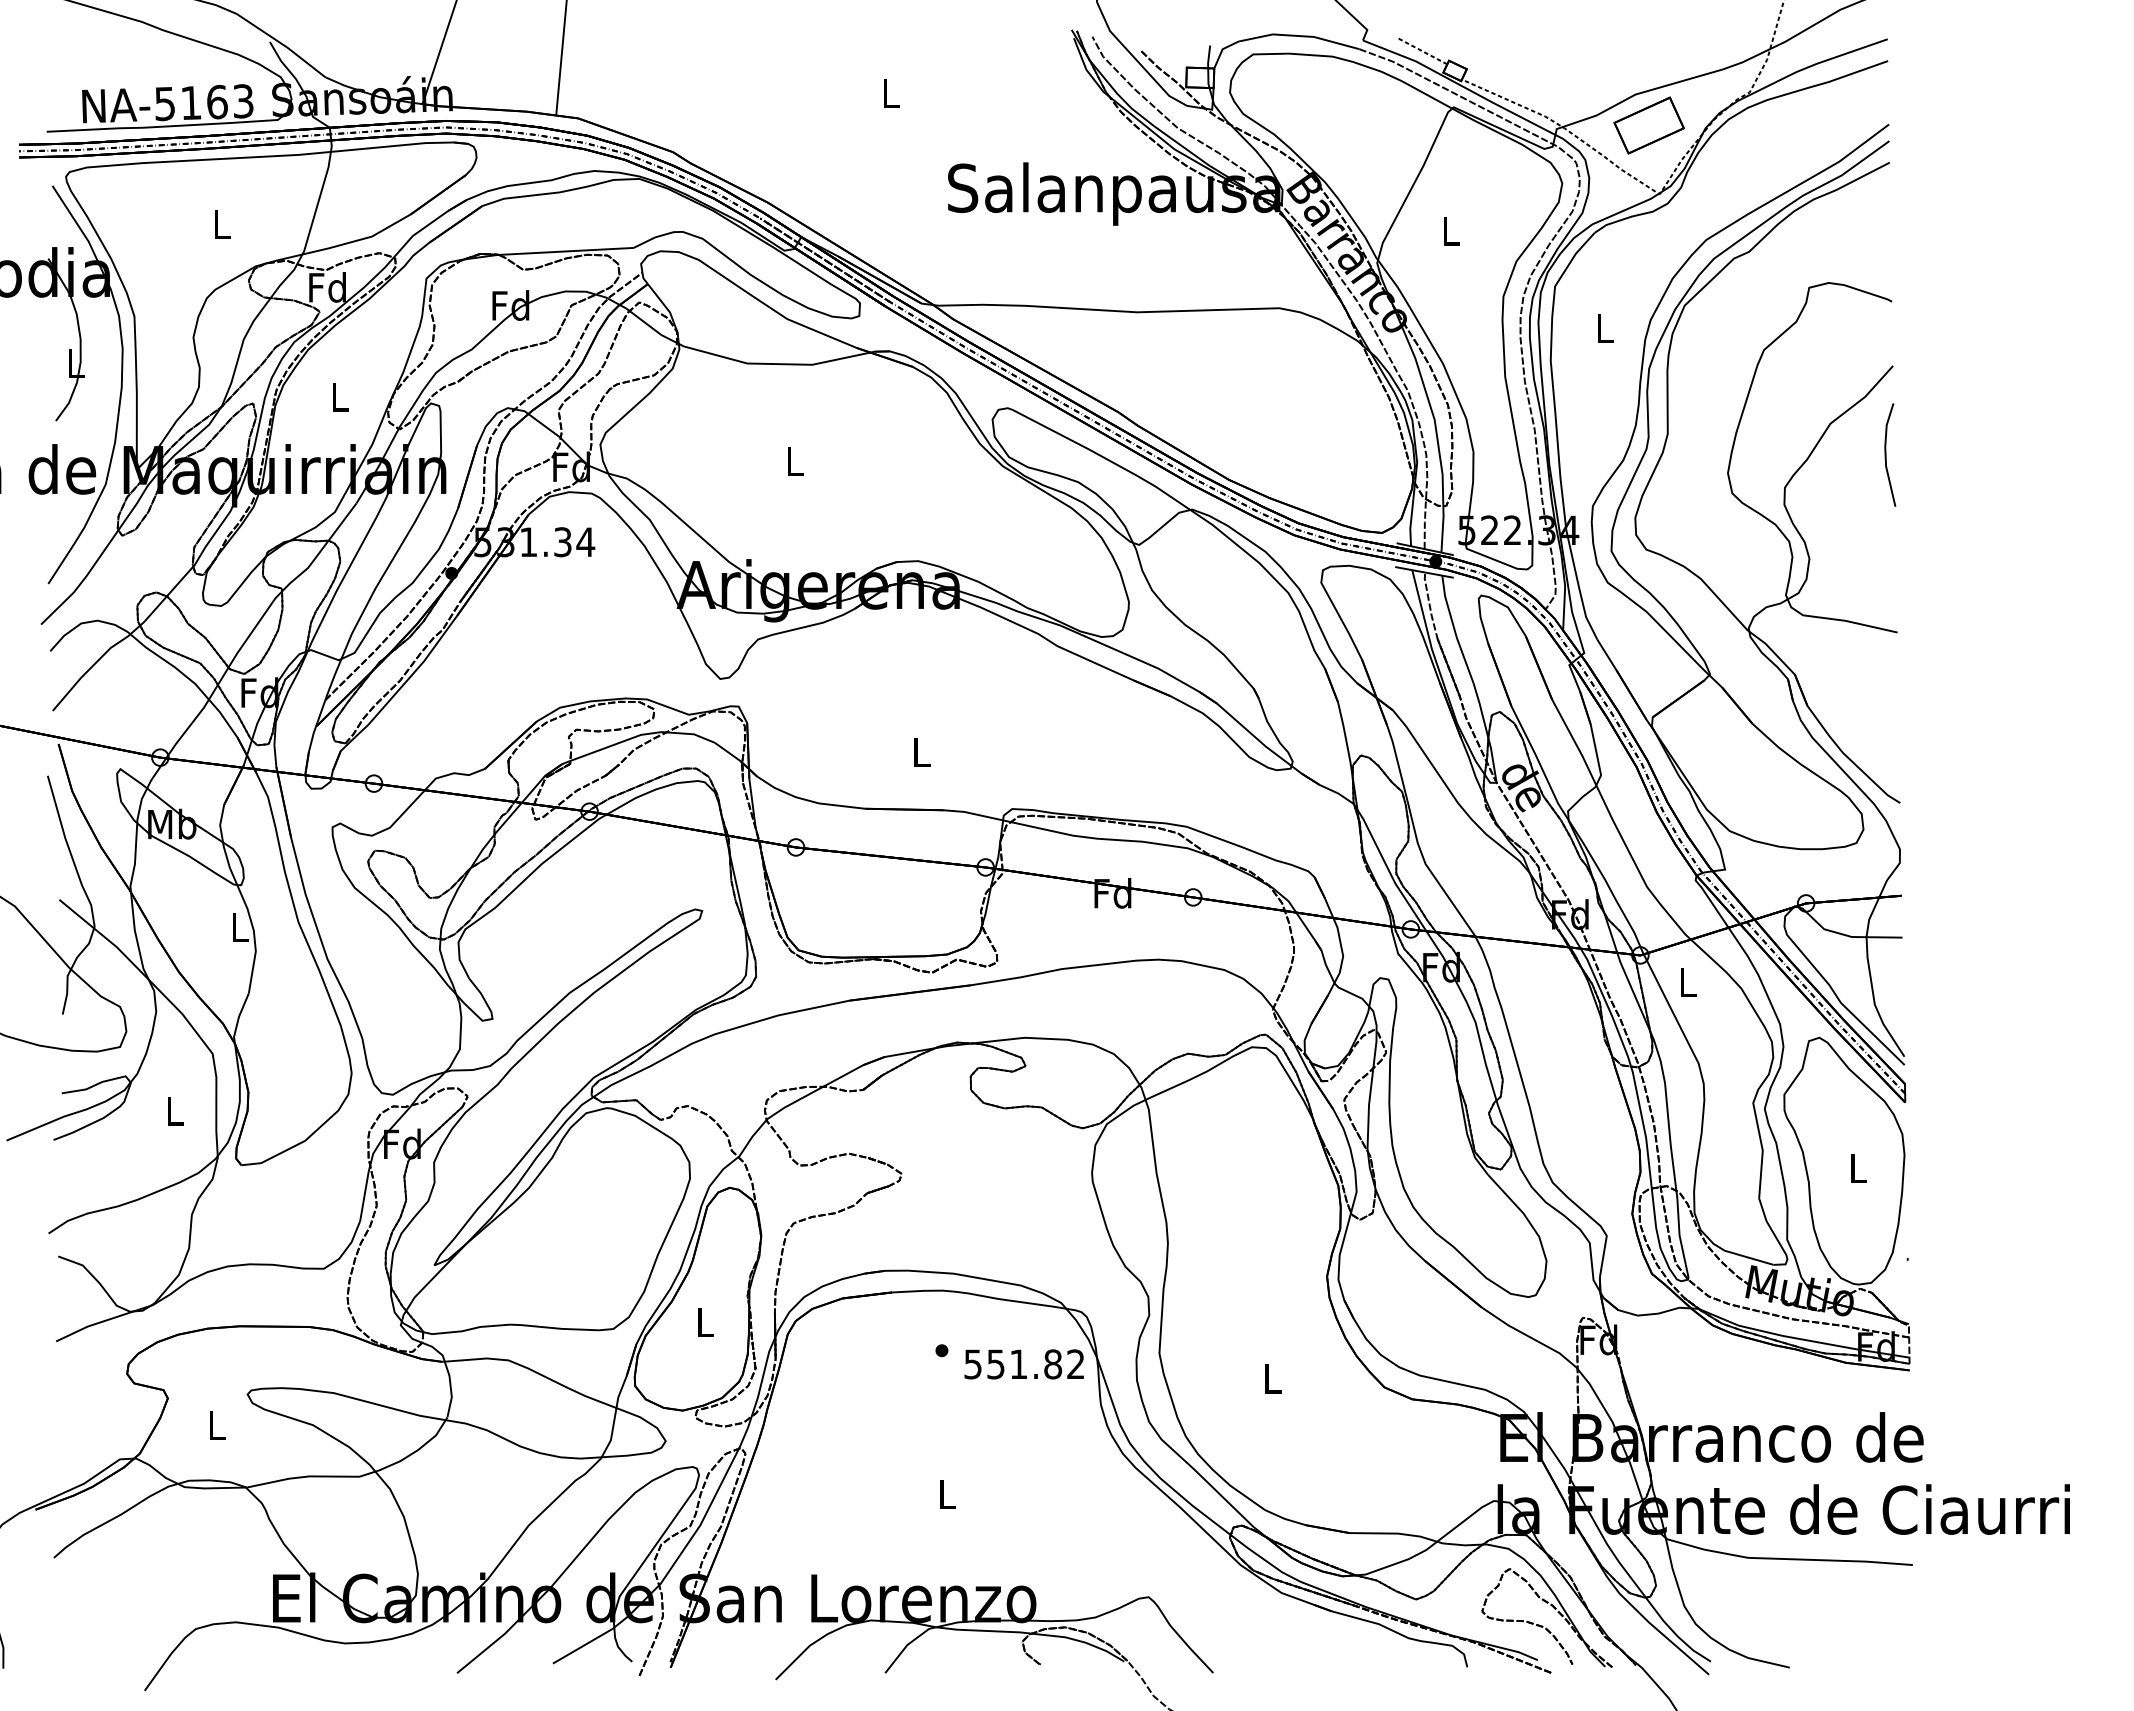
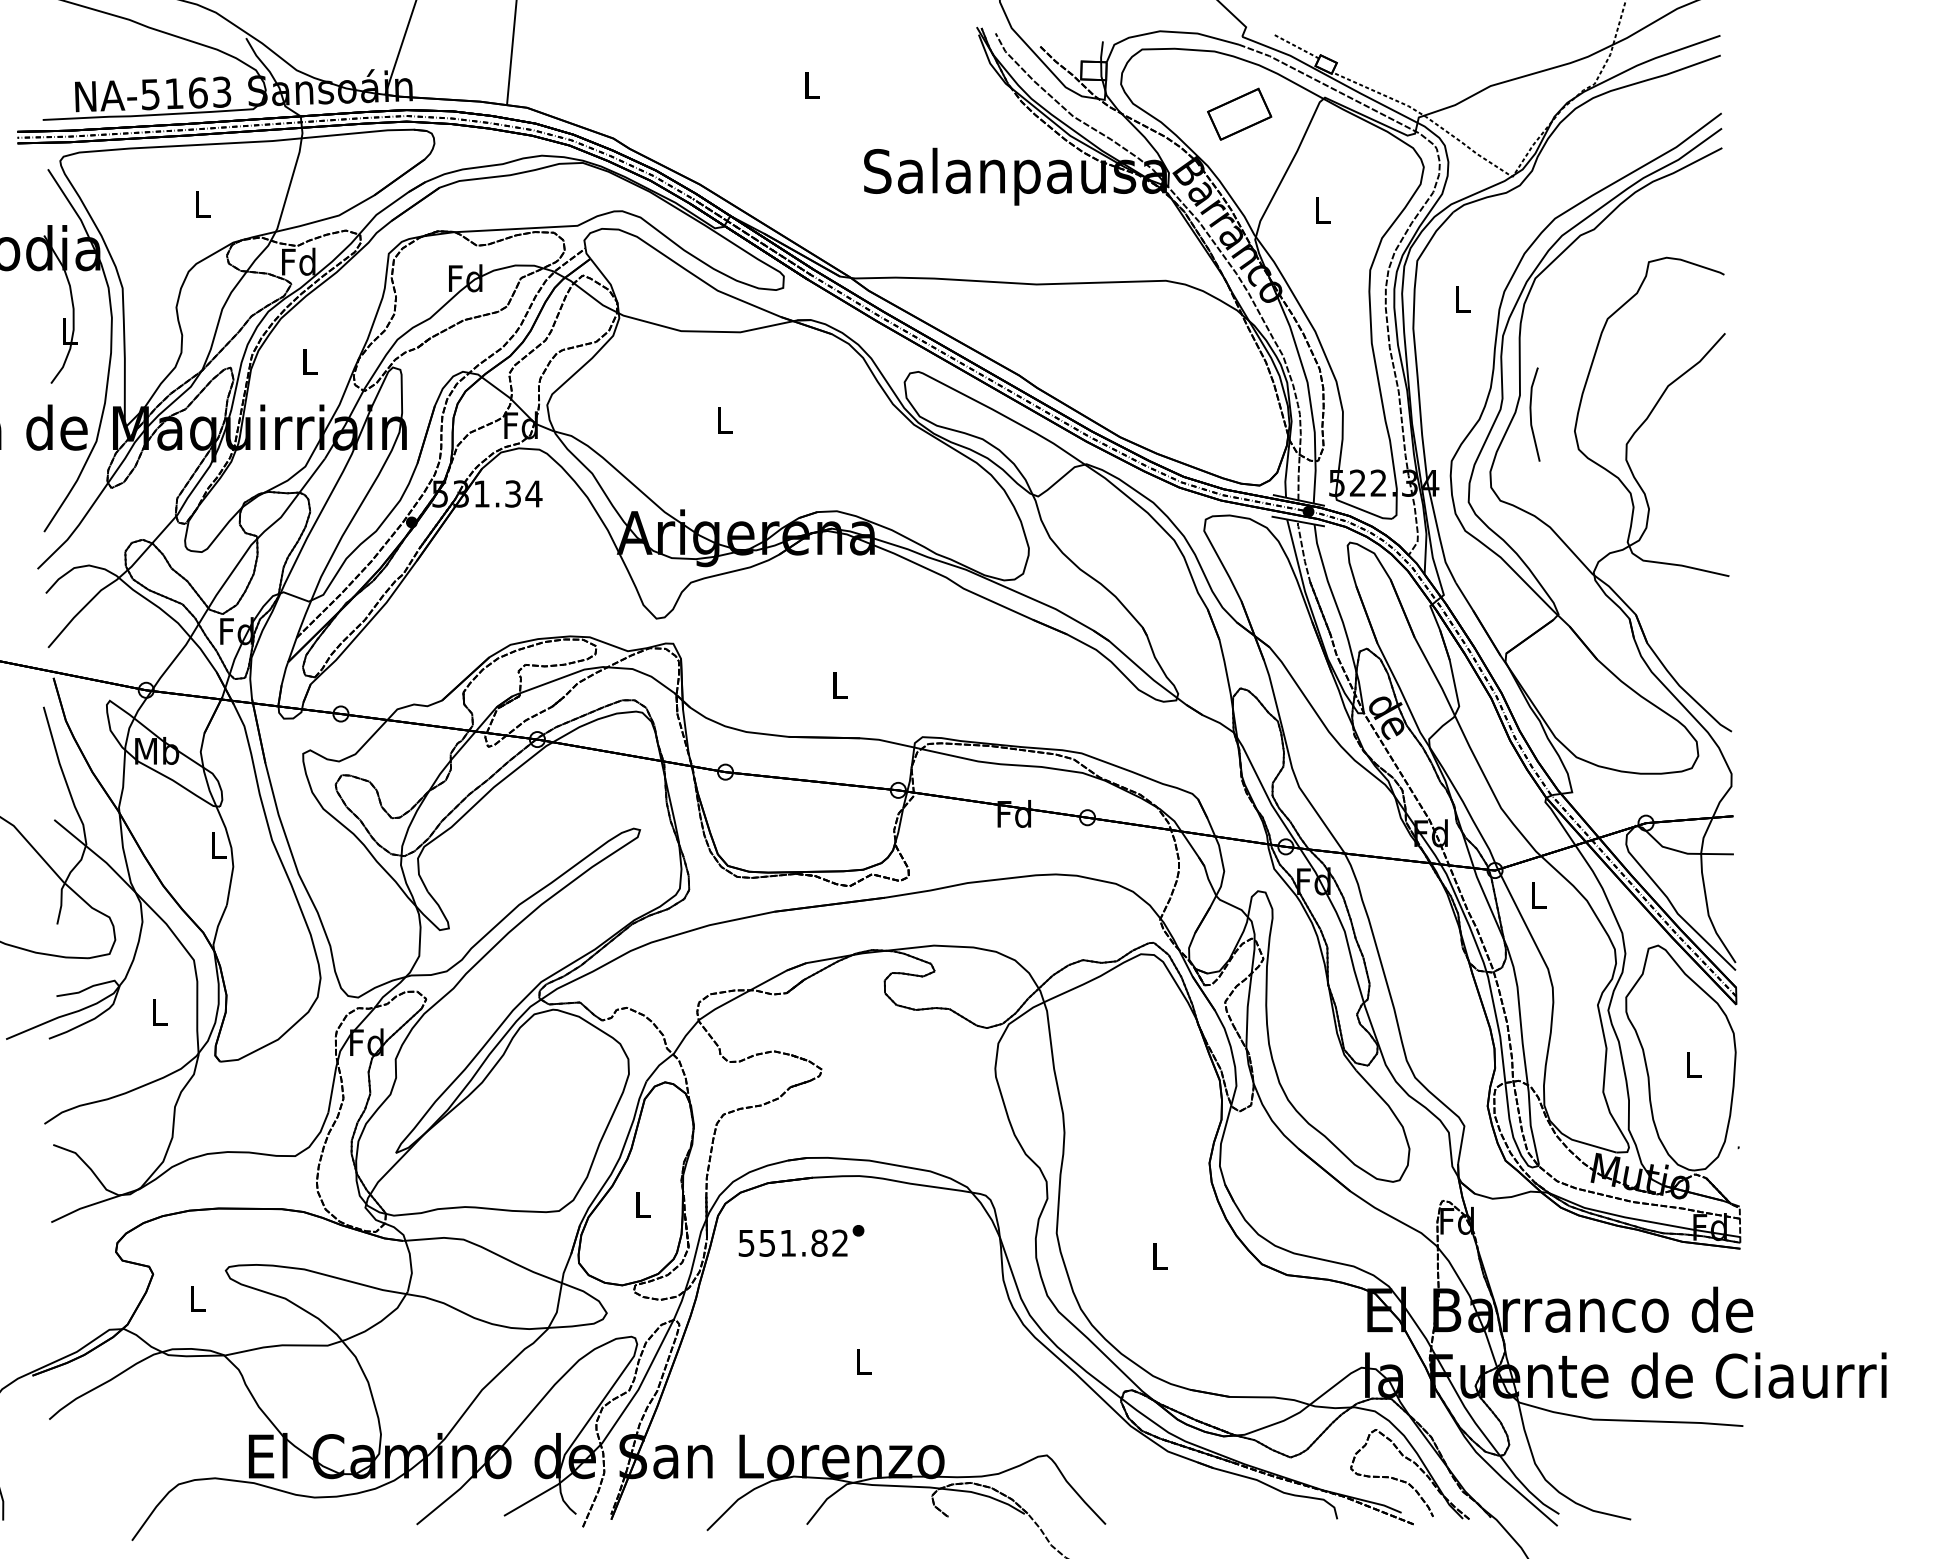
part: (1648, 125) -> (1239, 114), moved
curve: (1886, 454) -> (1531, 414), moved
text: (1023, 1364) -> (792, 1243), moved

